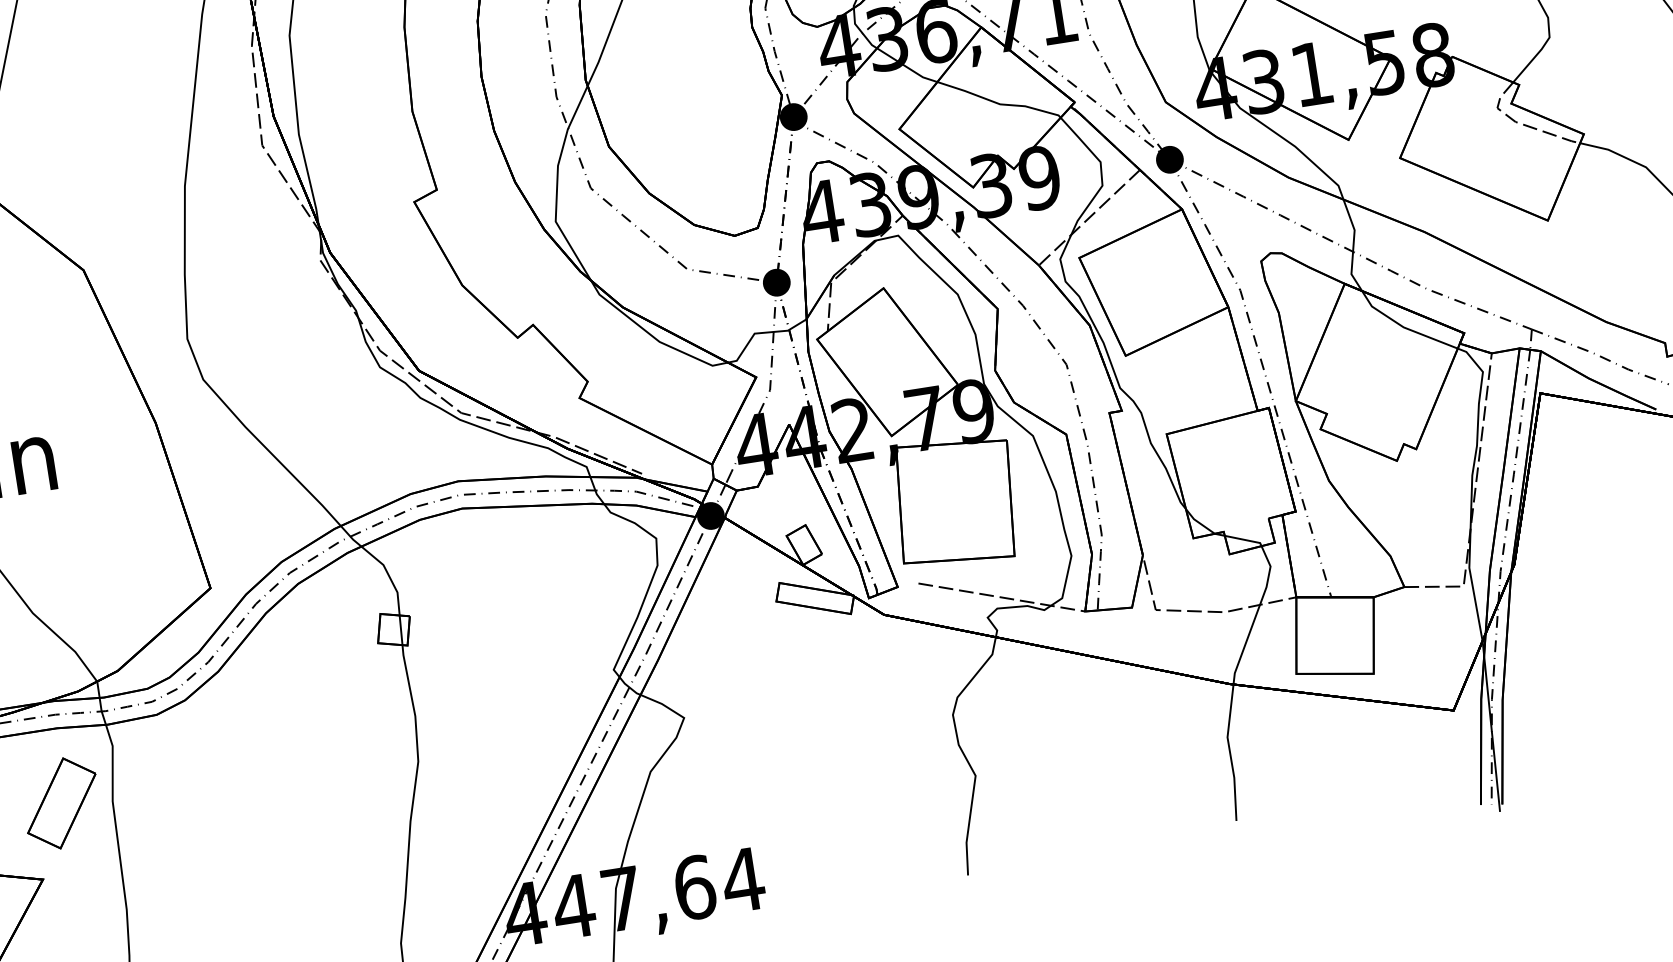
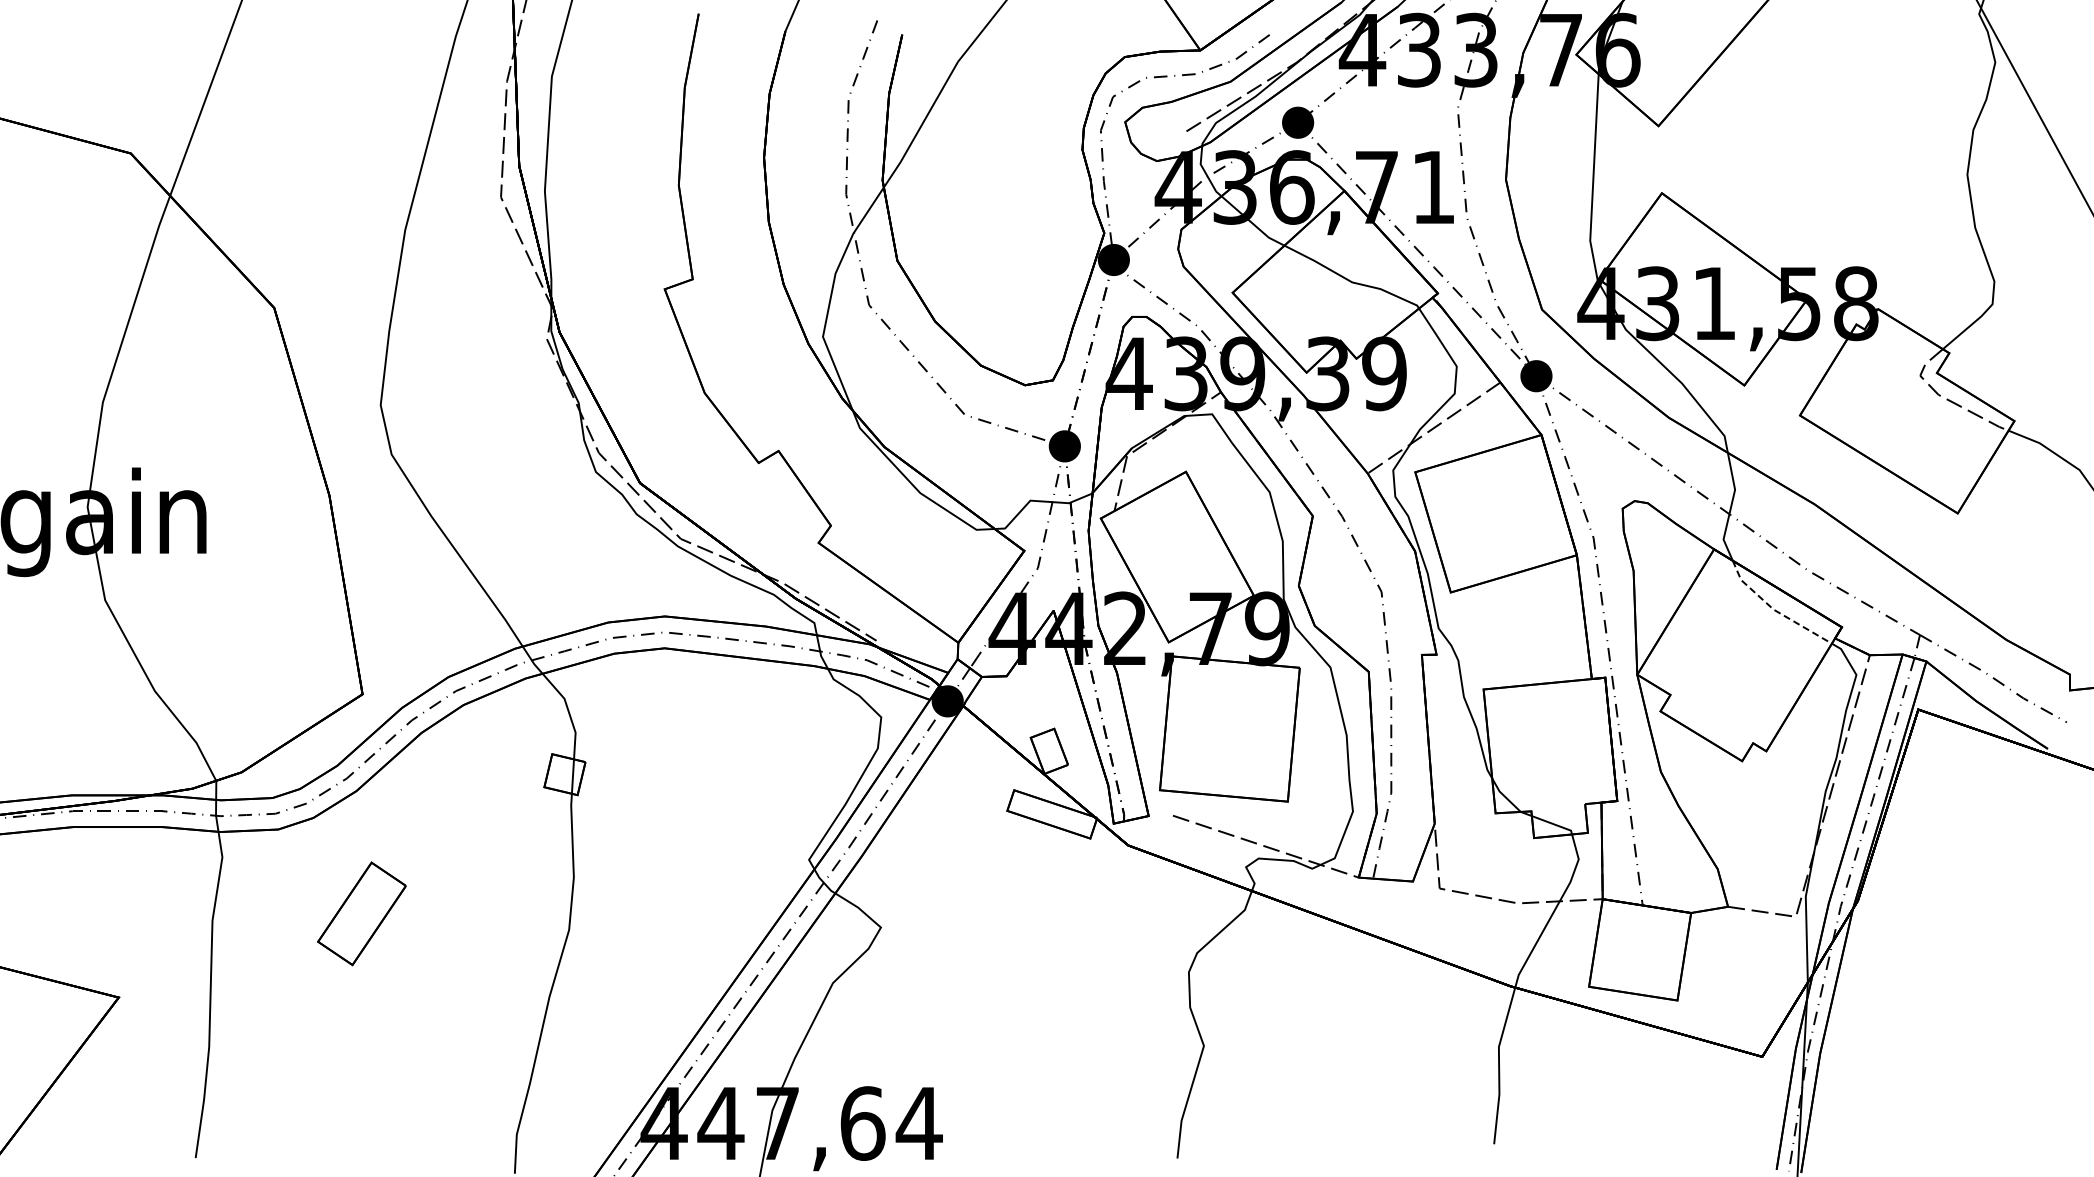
line: (1403, 327) -> (1773, 609), solid -> dashed
part: (61, 803) -> (361, 913), moved

